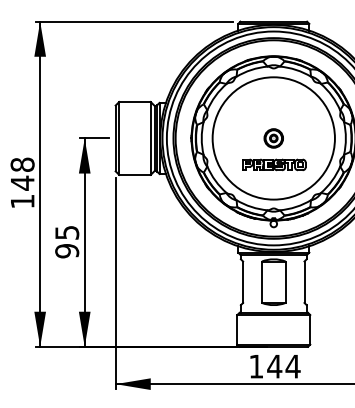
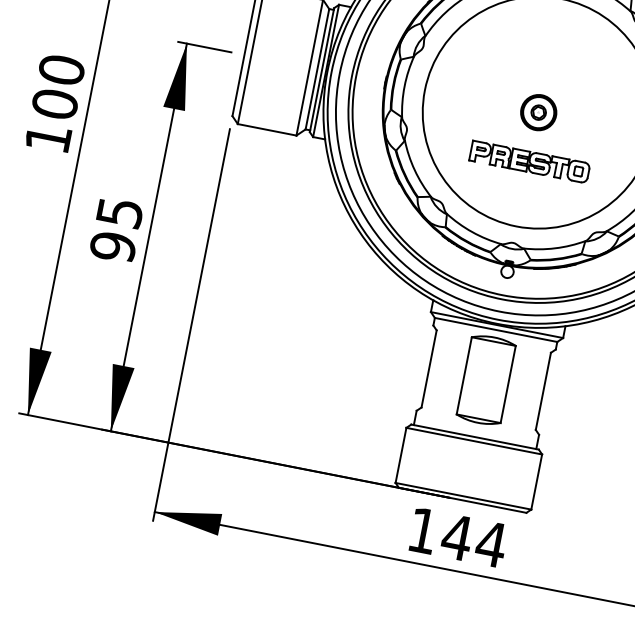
text: (22, 173) -> (58, 86), 148 -> 100

